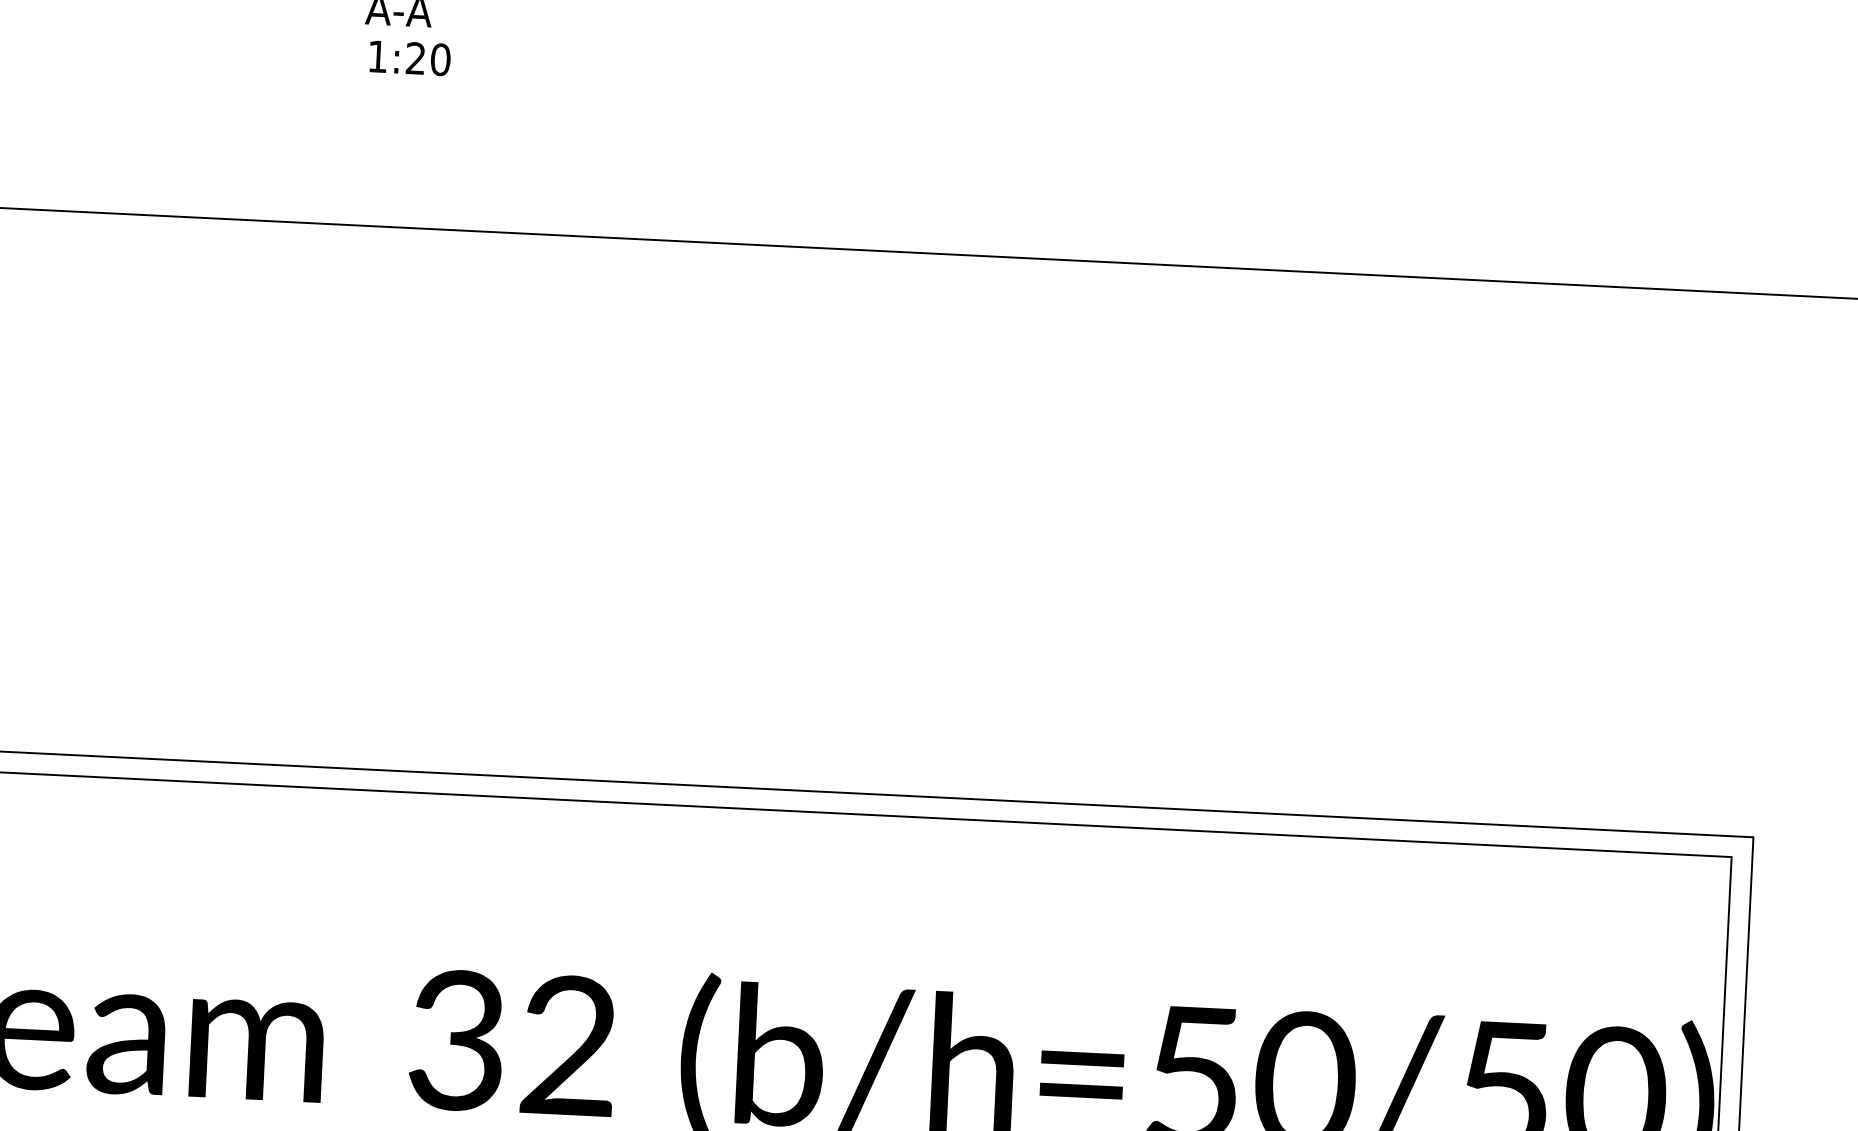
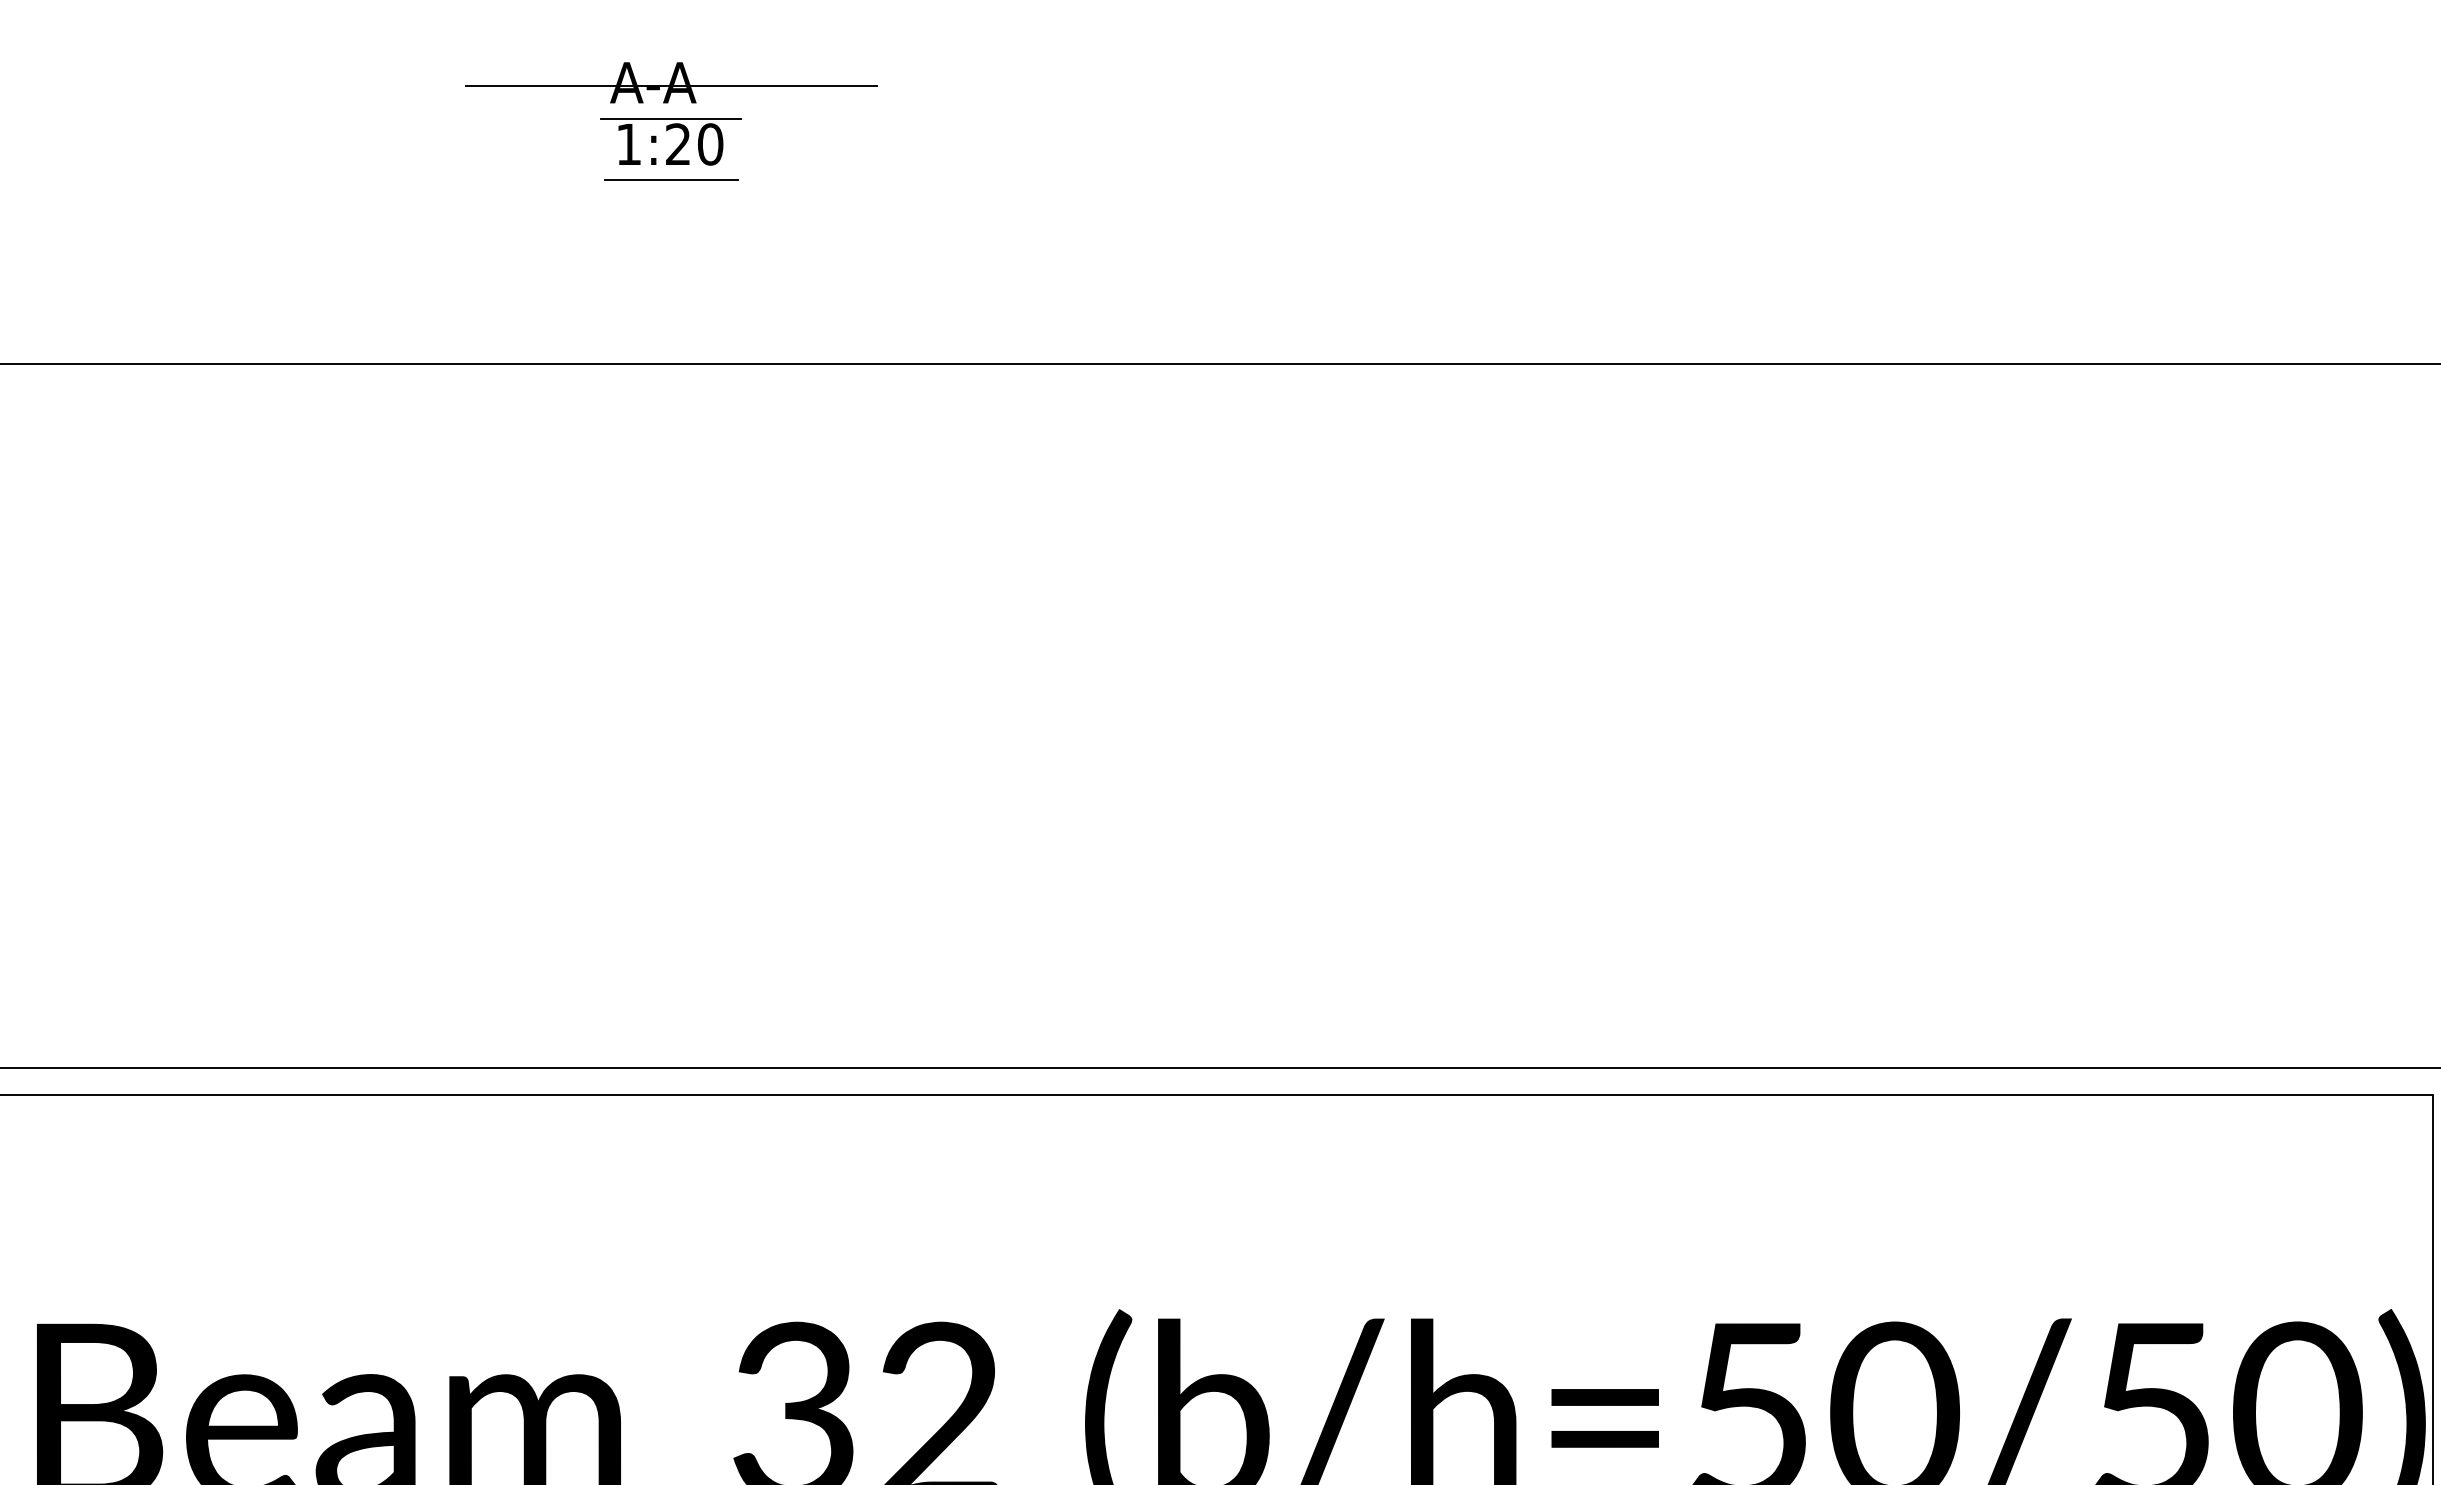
line: (412, 12) -> (670, 85), added
line: (410, 38) -> (670, 118), added
line: (408, 86) -> (670, 180), added

